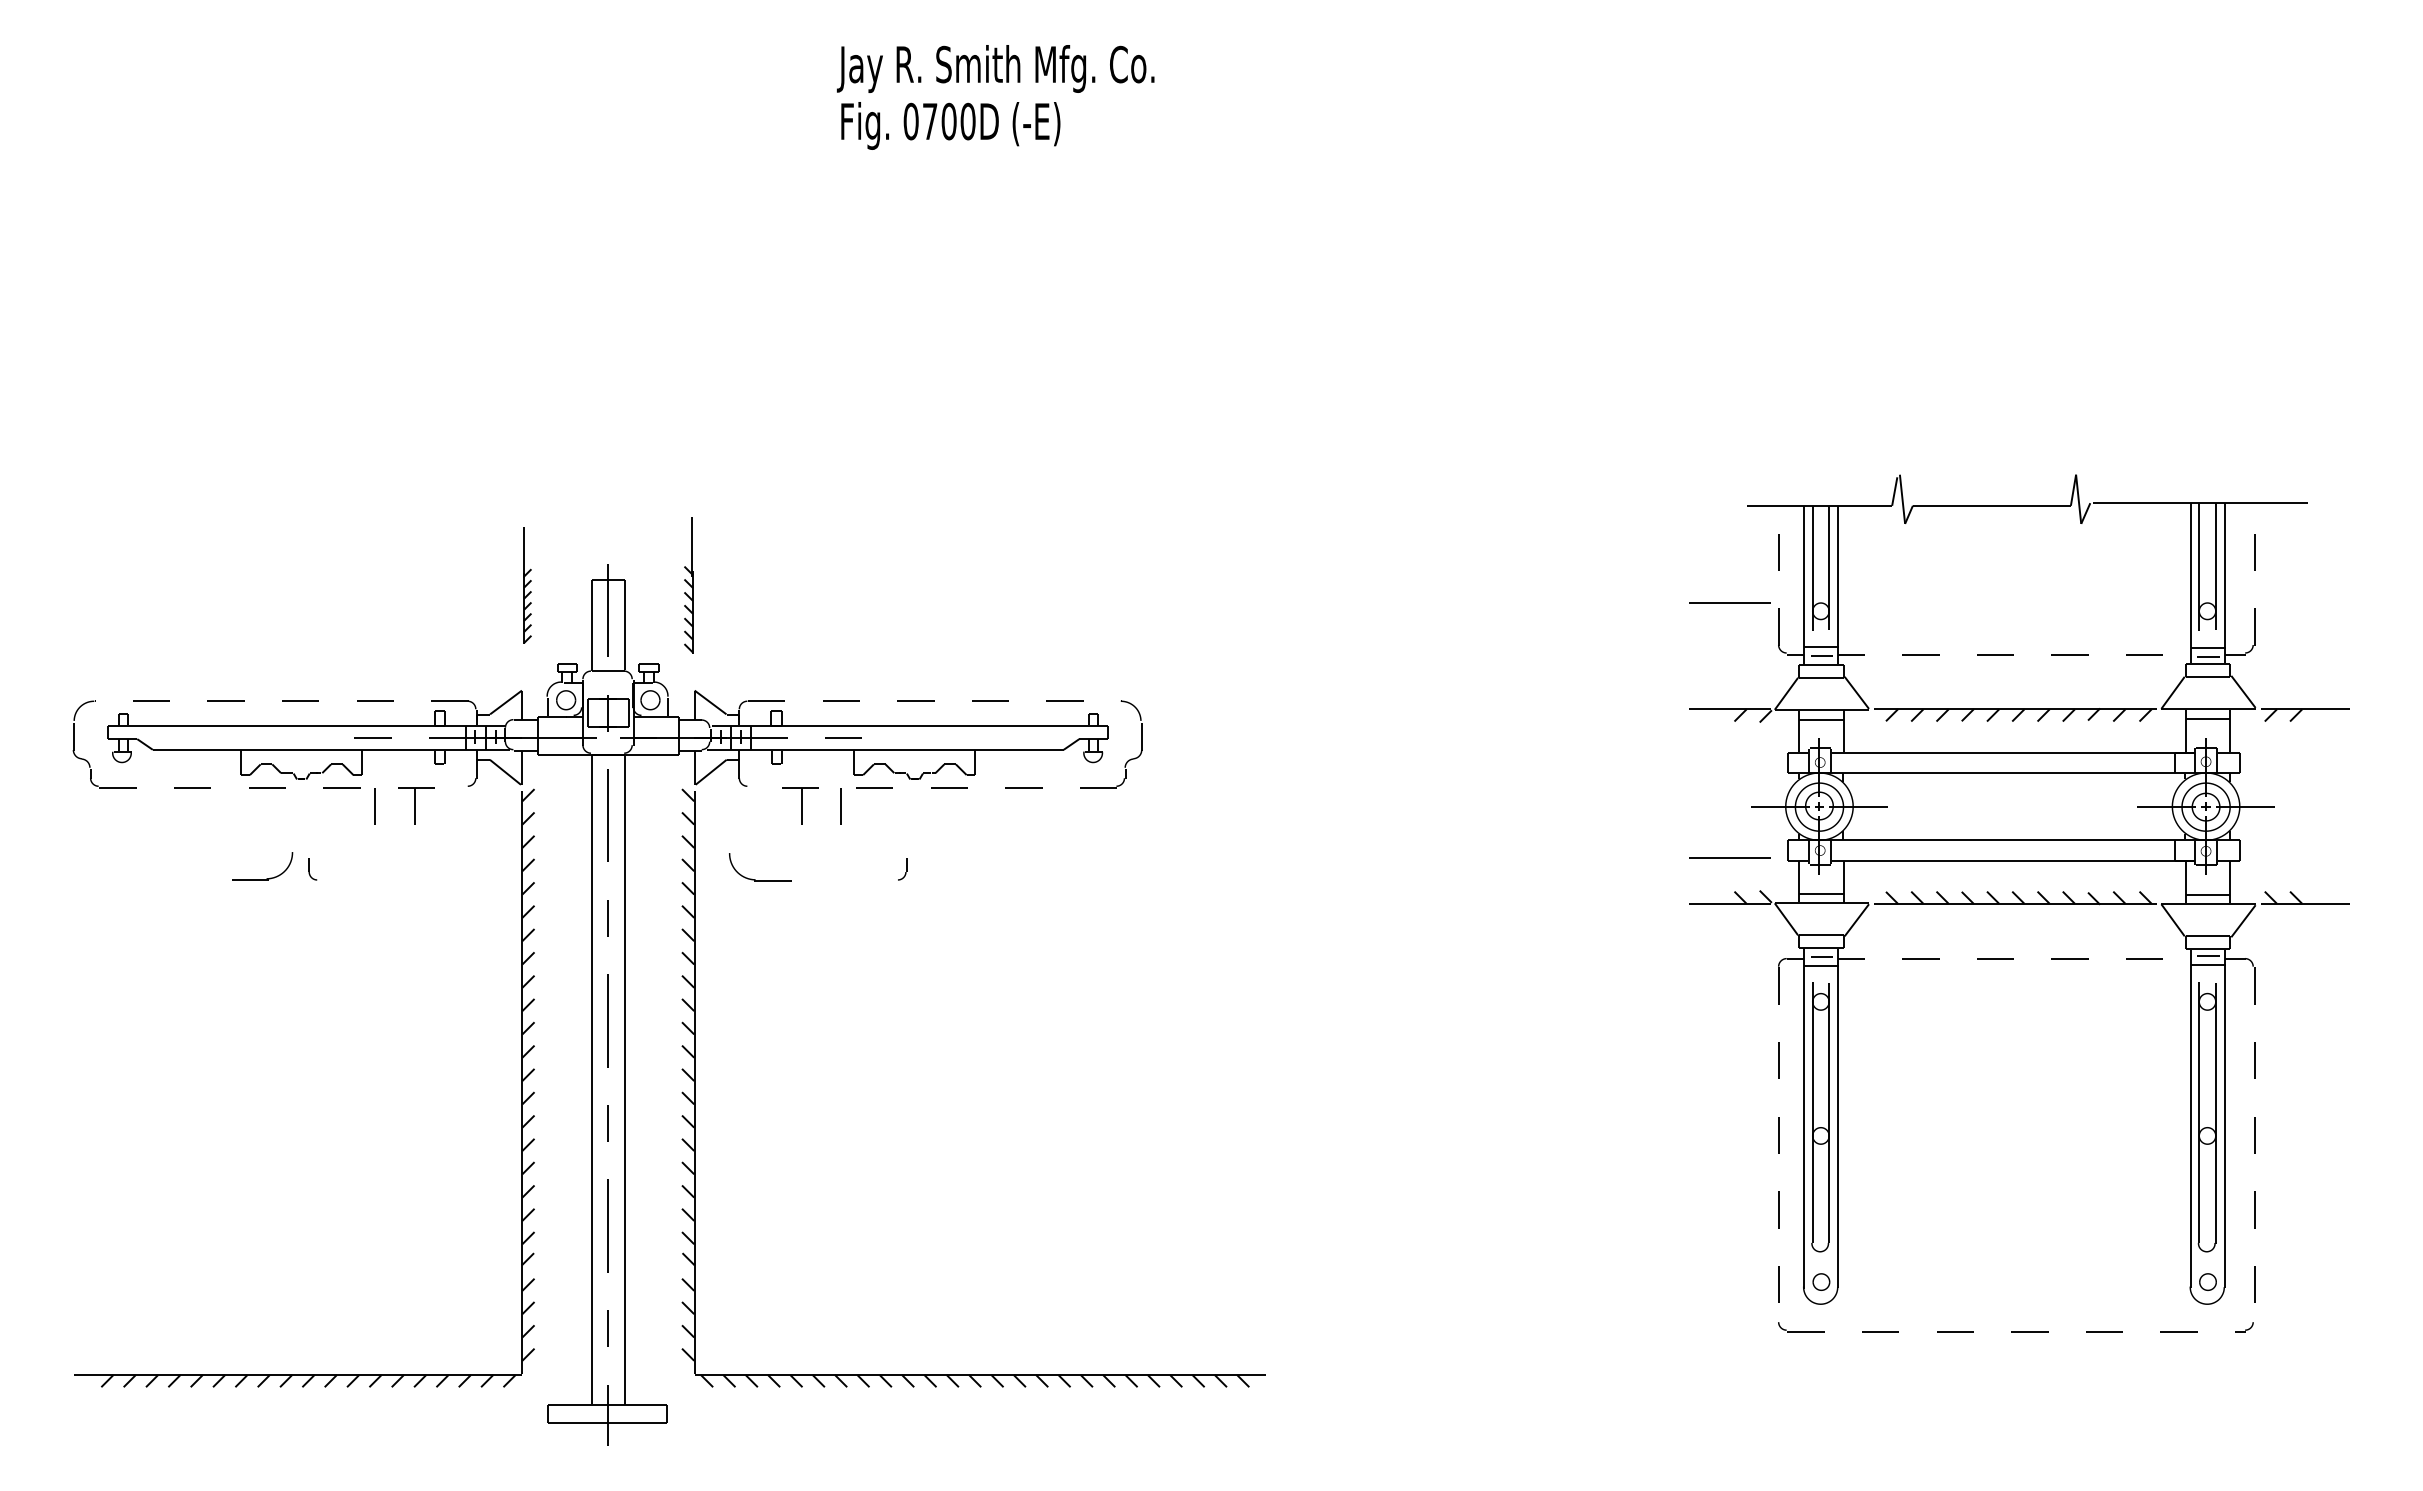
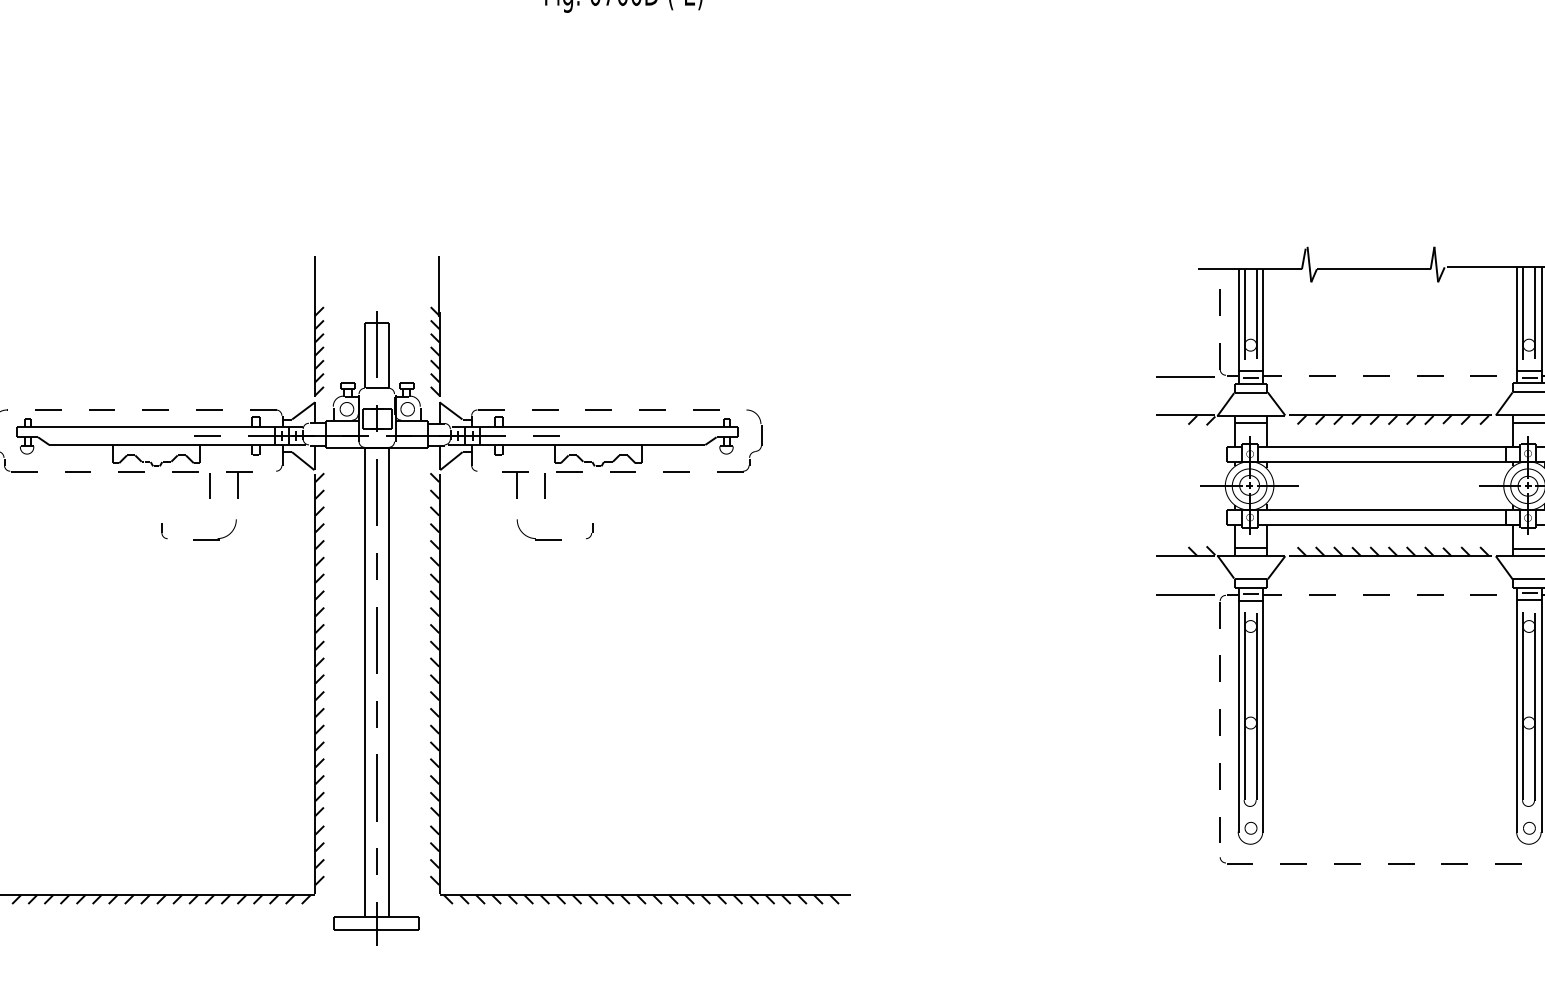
part: (527, 585) -> (319, 326), size x1.67
part: (688, 585) -> (435, 326), size x1.43
line: (1729, 602) -> (1184, 377), moved
line: (1729, 857) -> (1184, 593), moved
part: (266, 878) -> (217, 538), moved
part: (755, 879) -> (535, 538), moved

